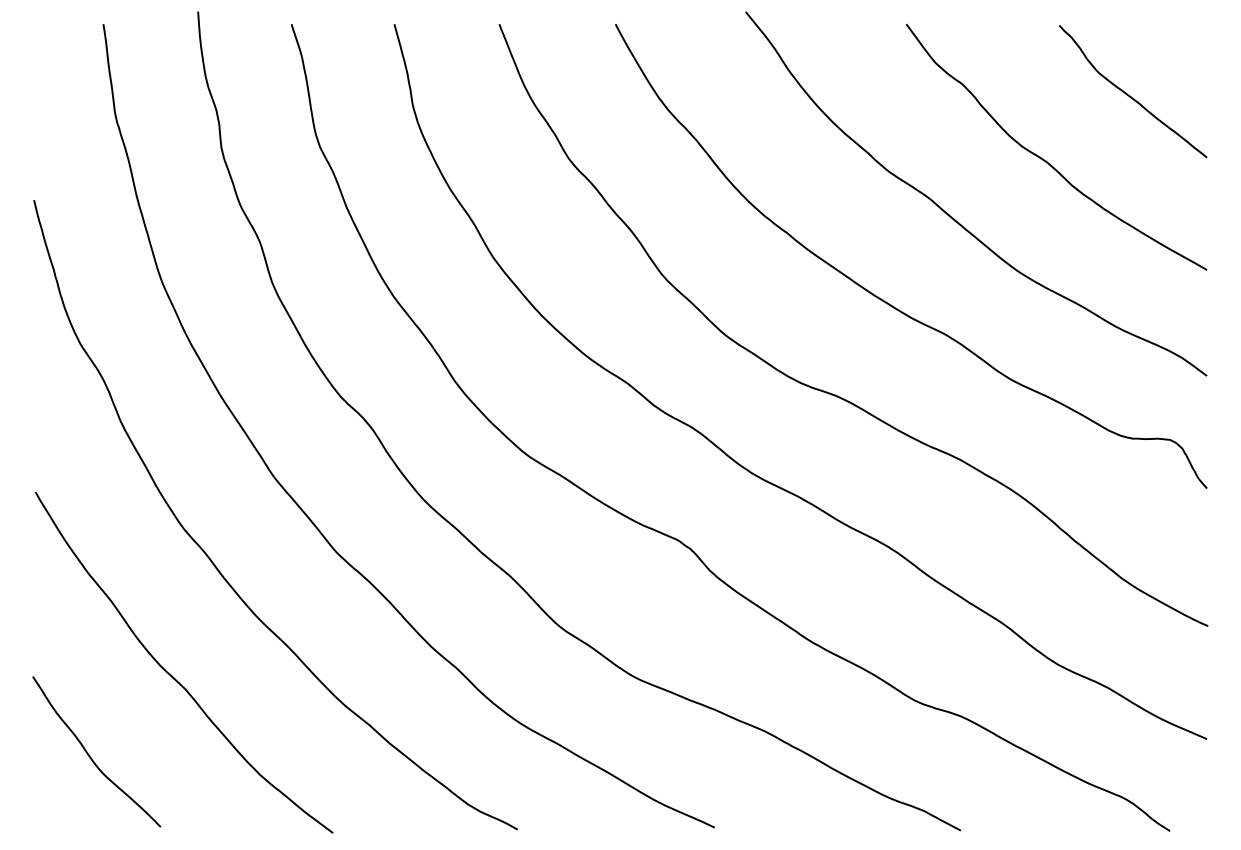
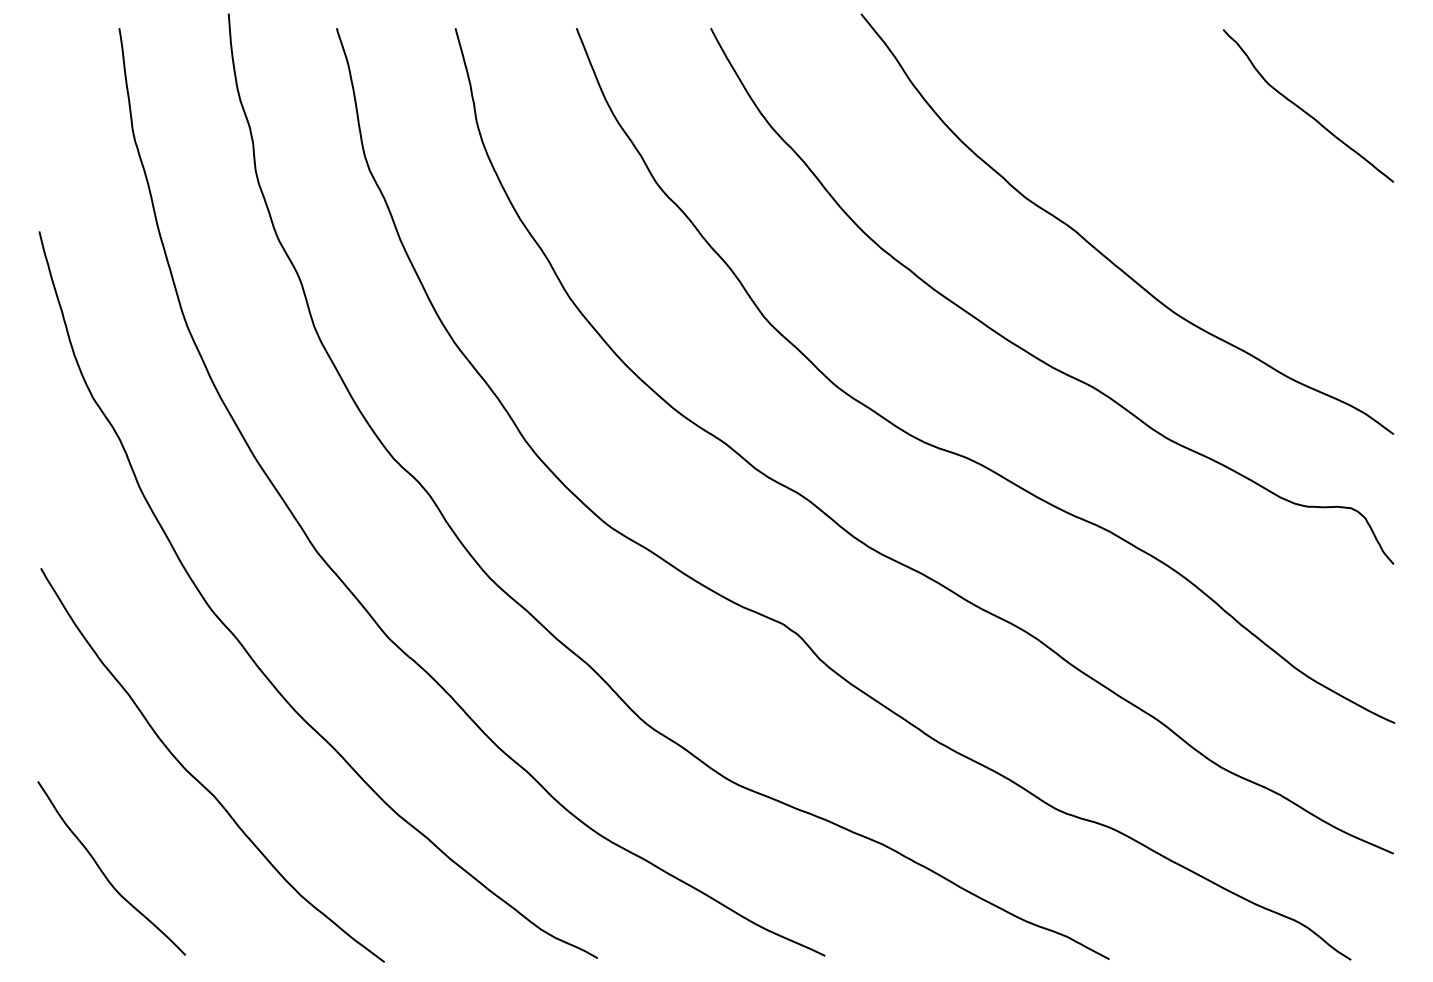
curve: (1047, 161) -> (1209, 186), removed

